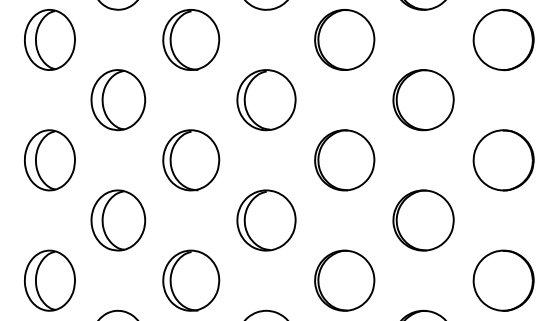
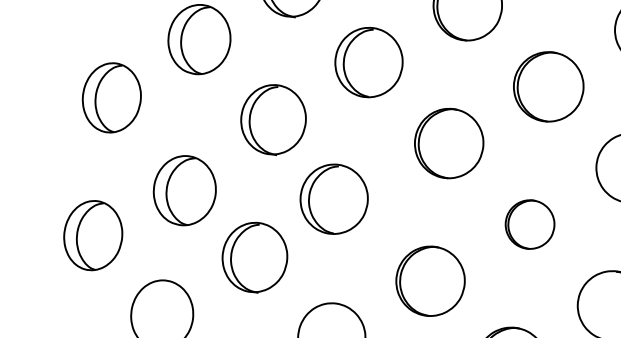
part: (118, 220) -> (185, 190), moved
part: (266, 220) -> (334, 199), moved
part: (423, 220) -> (530, 224), size x0.7

